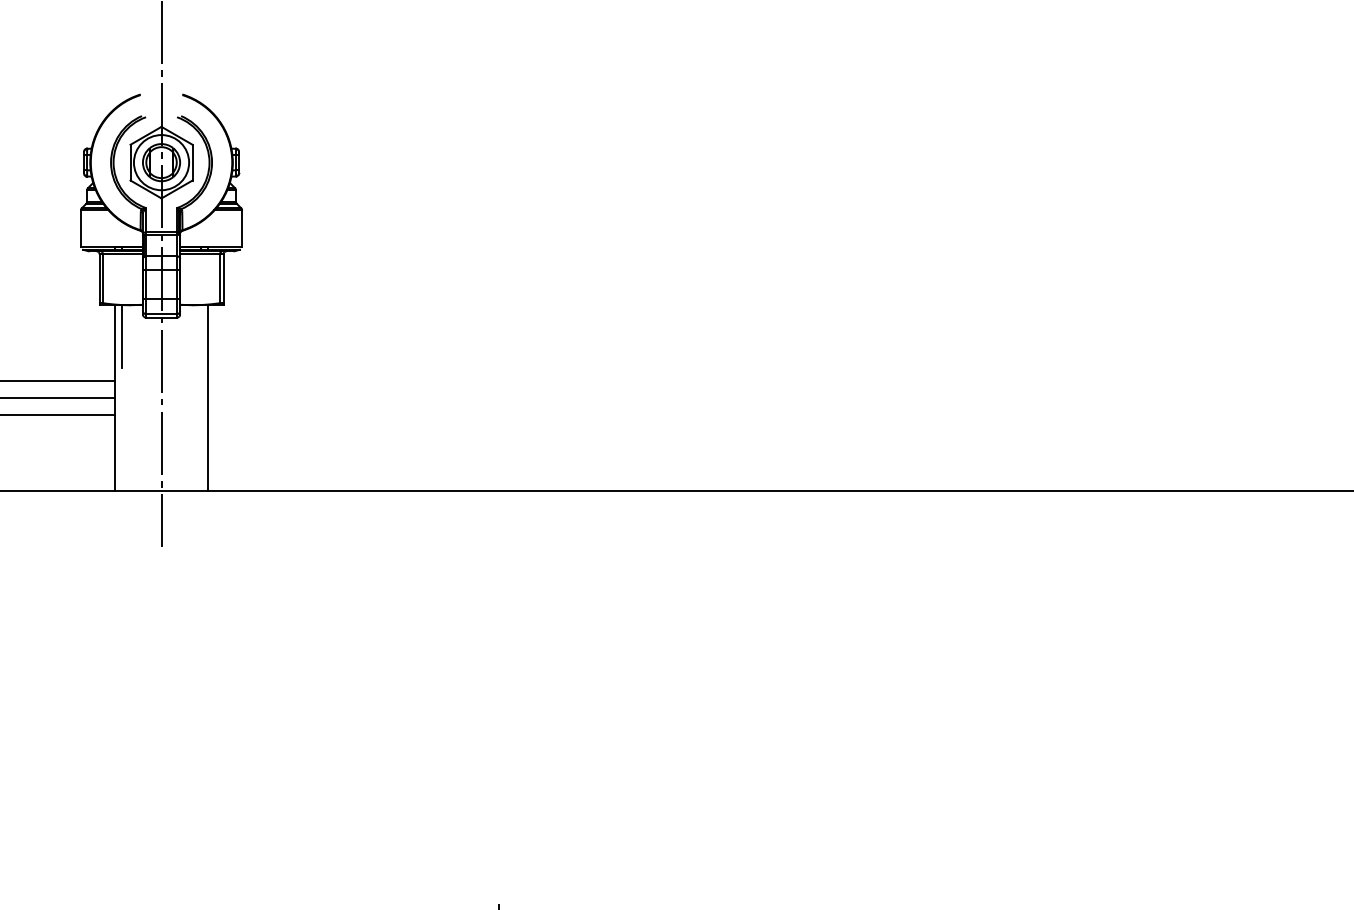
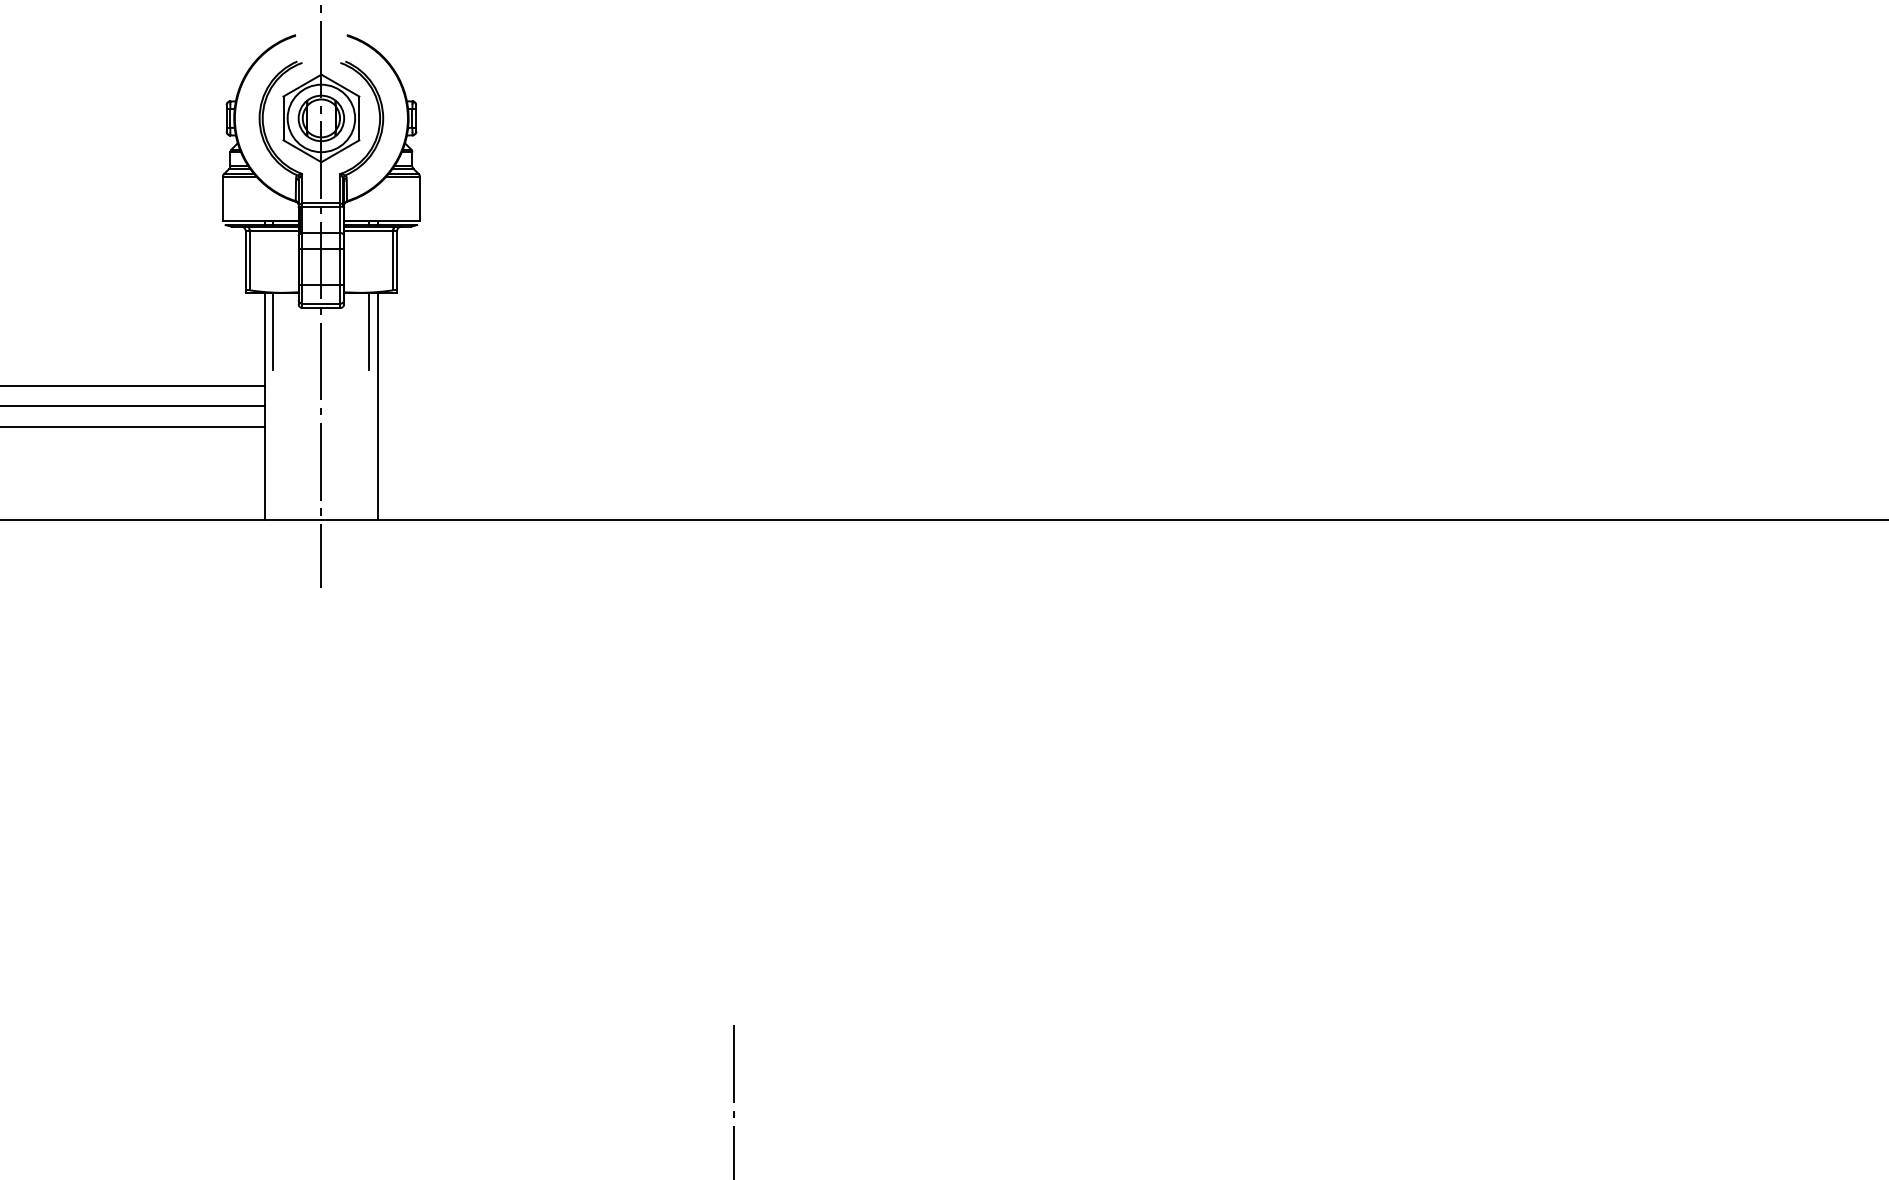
line: (200, 336) -> (369, 331), added

